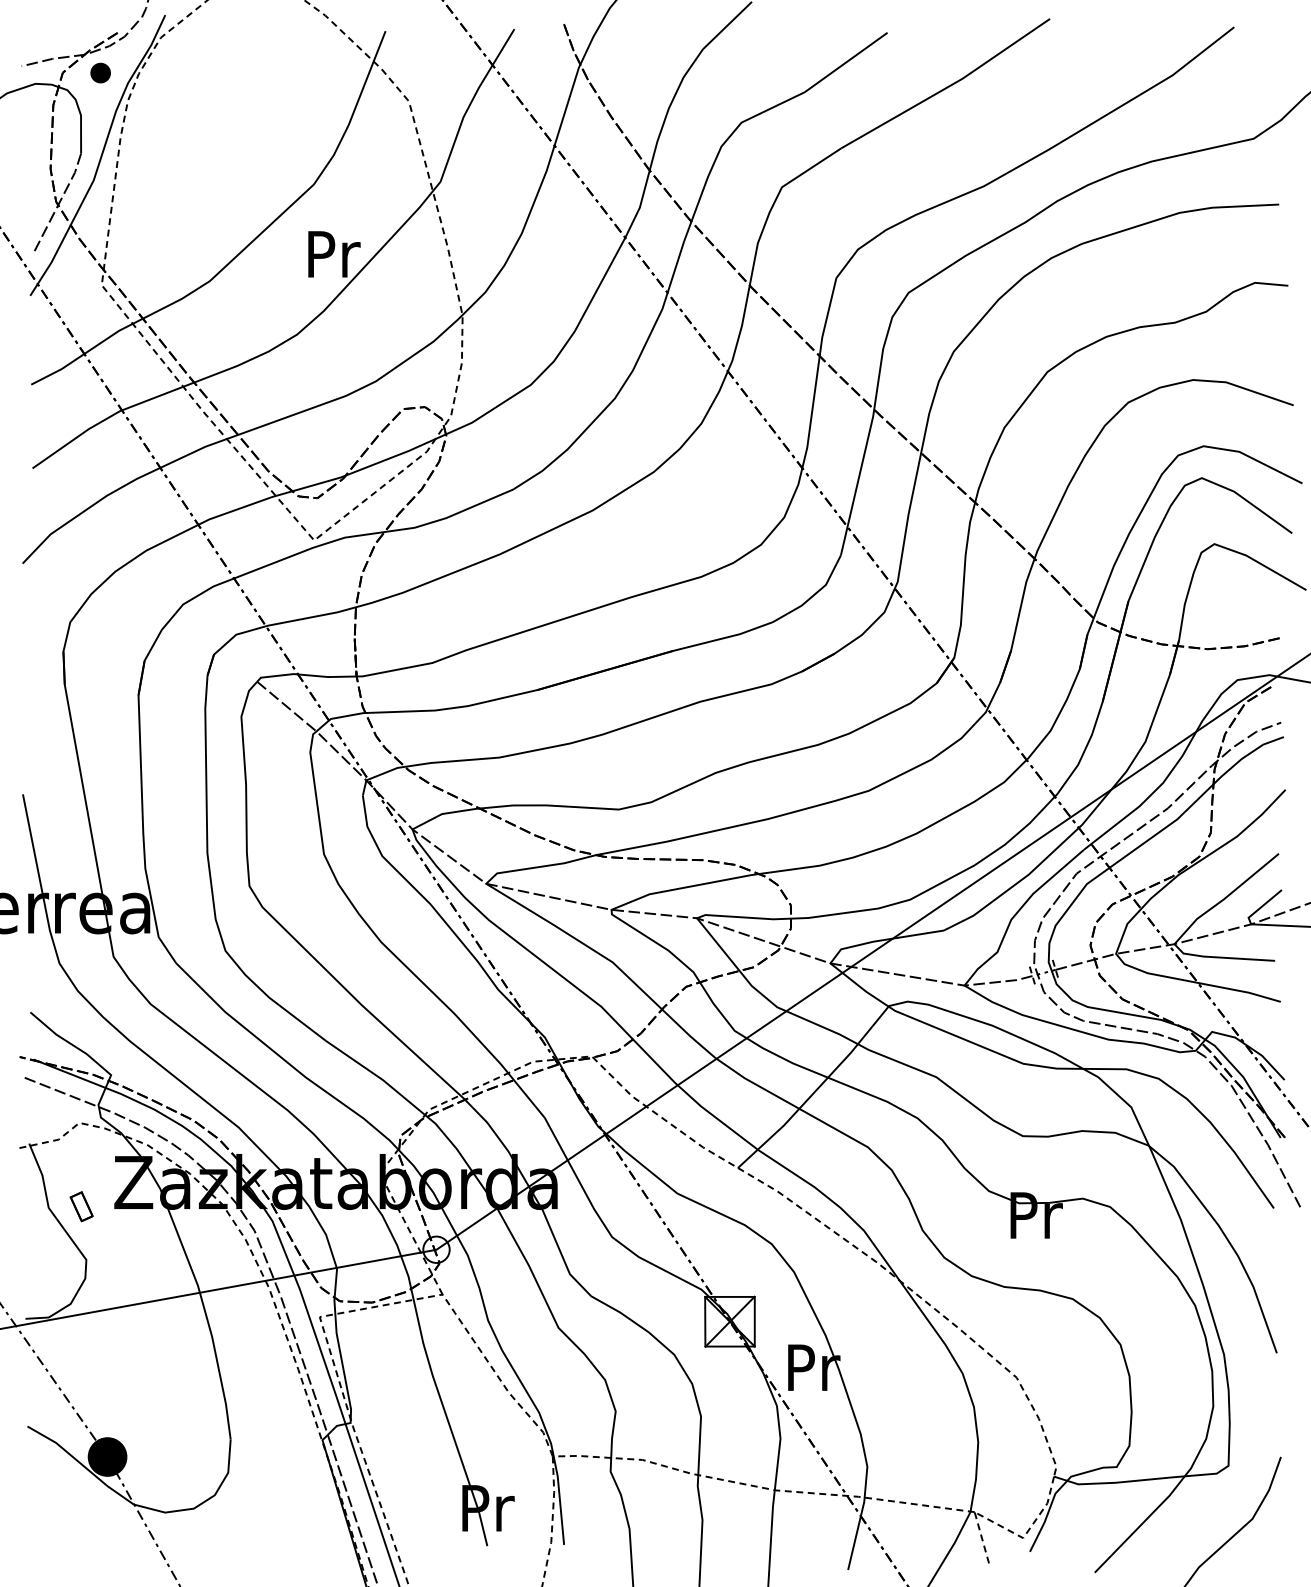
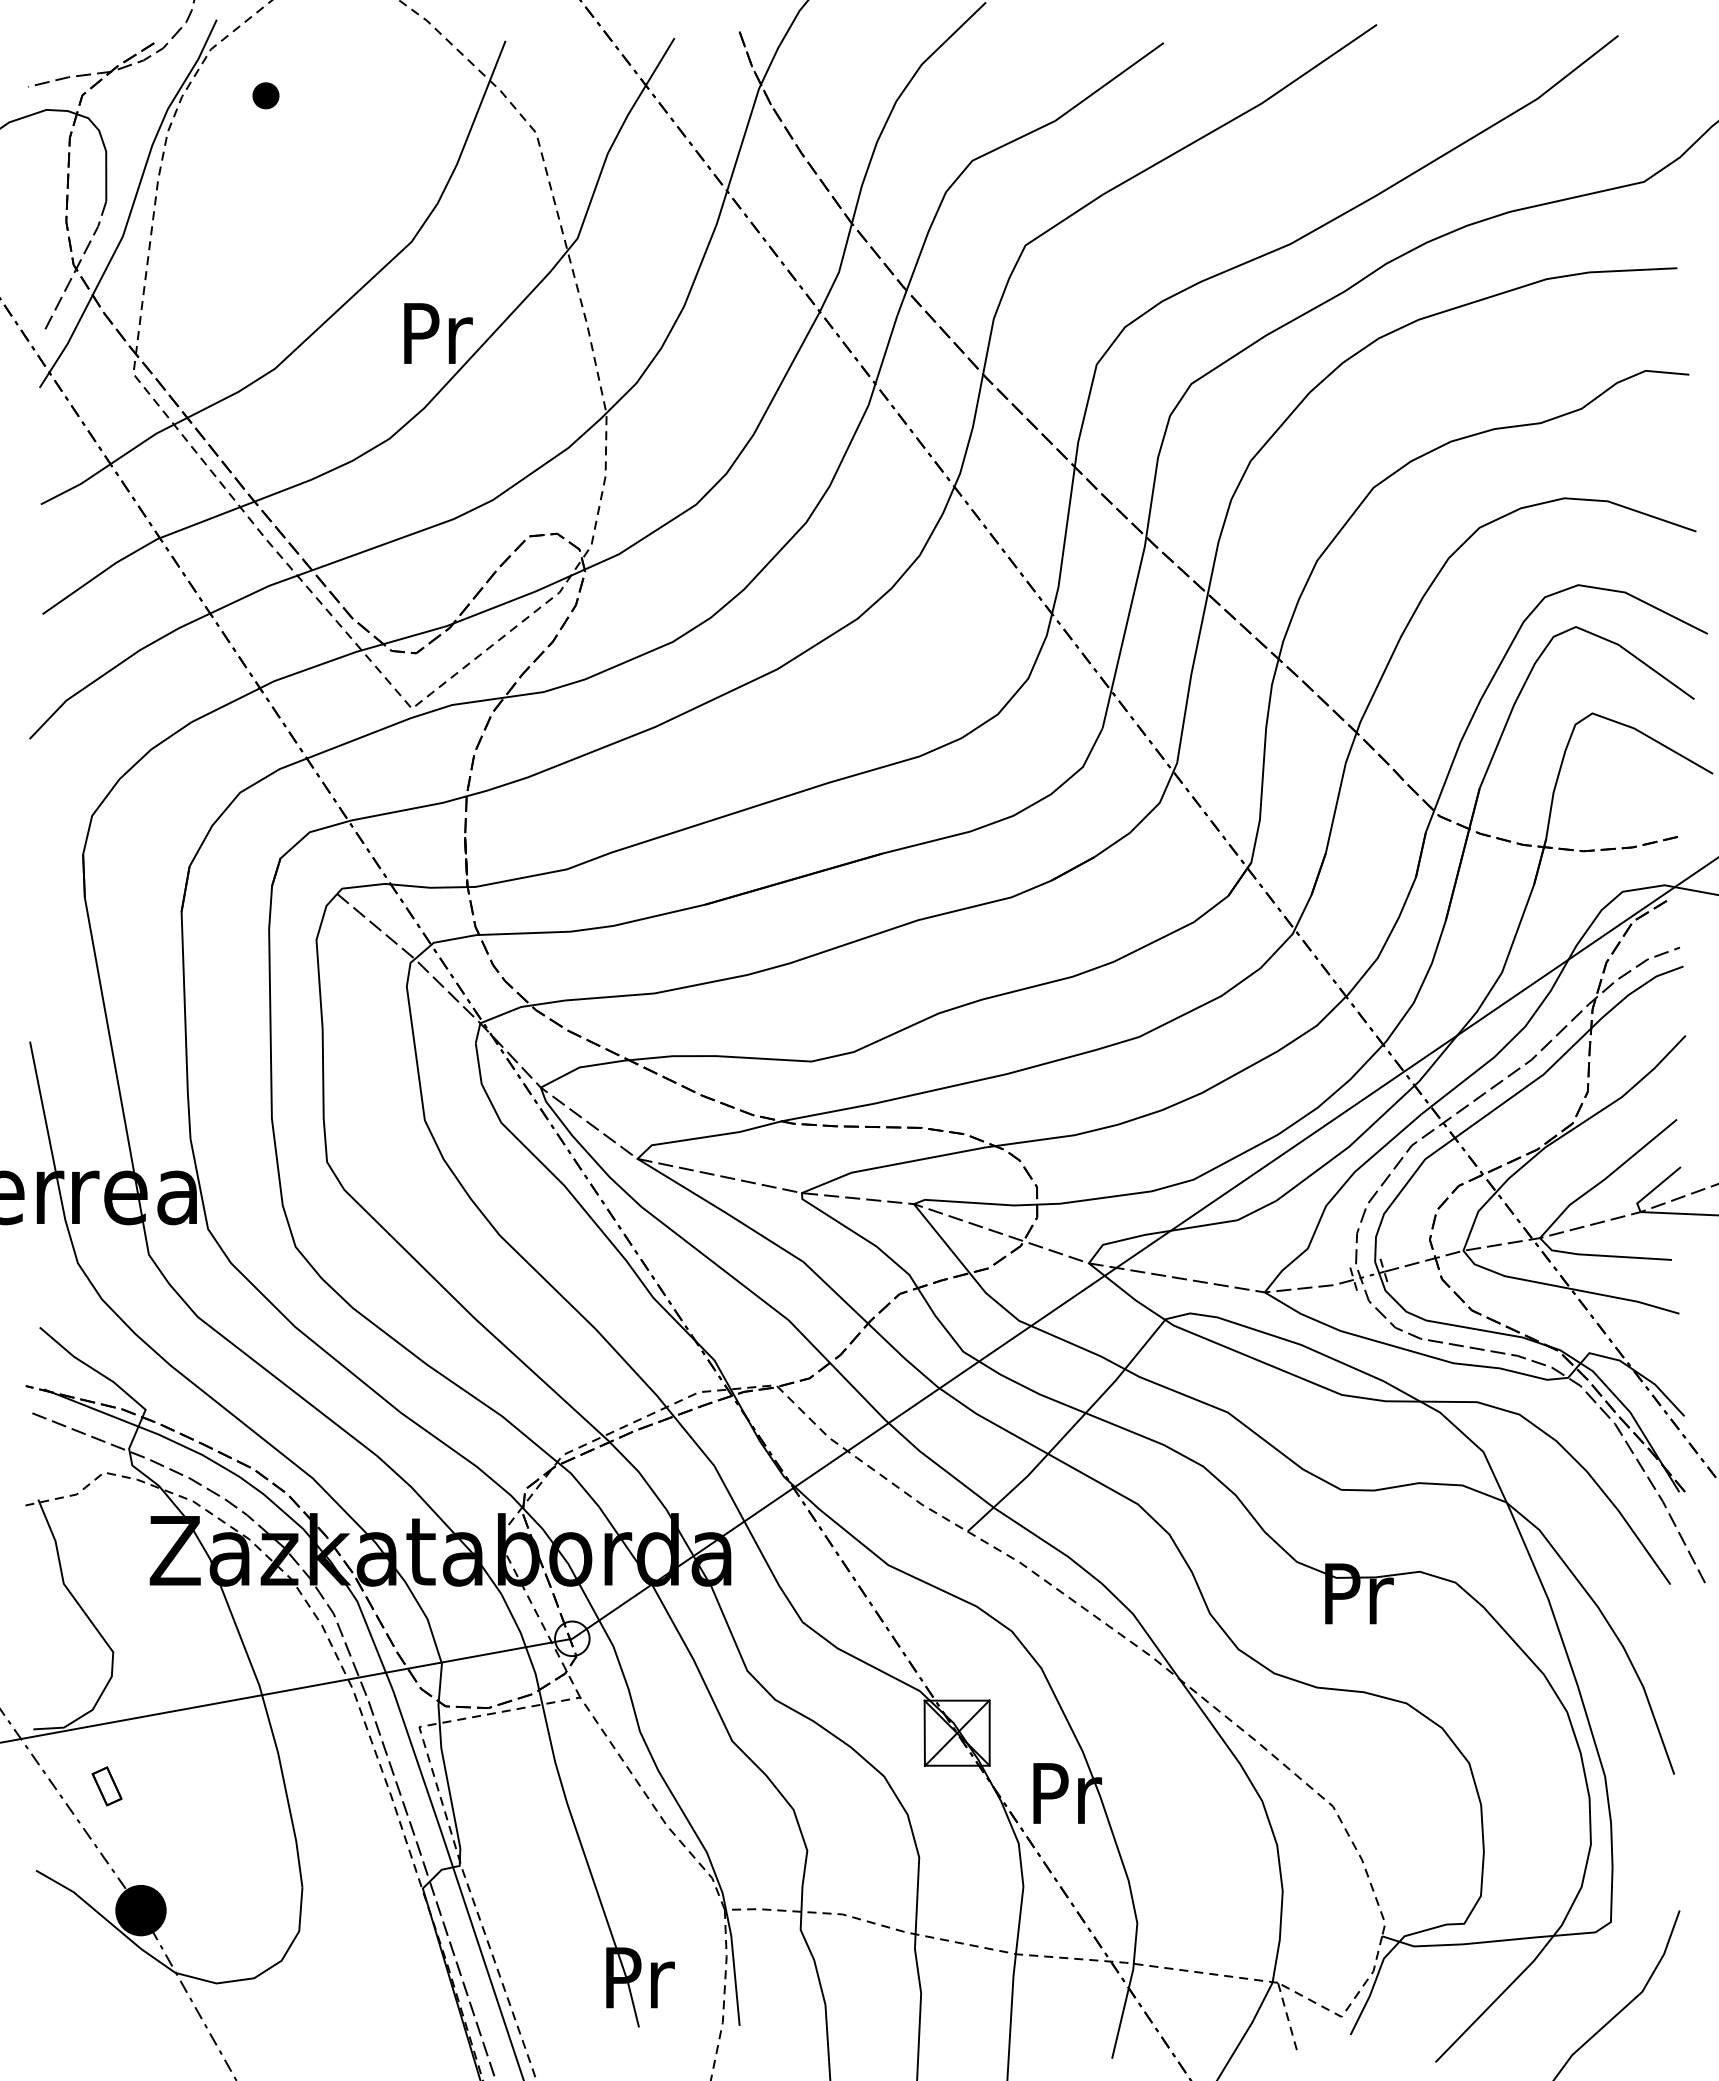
part: (100, 72) -> (265, 95), moved
part: (81, 1206) -> (106, 1786), moved

